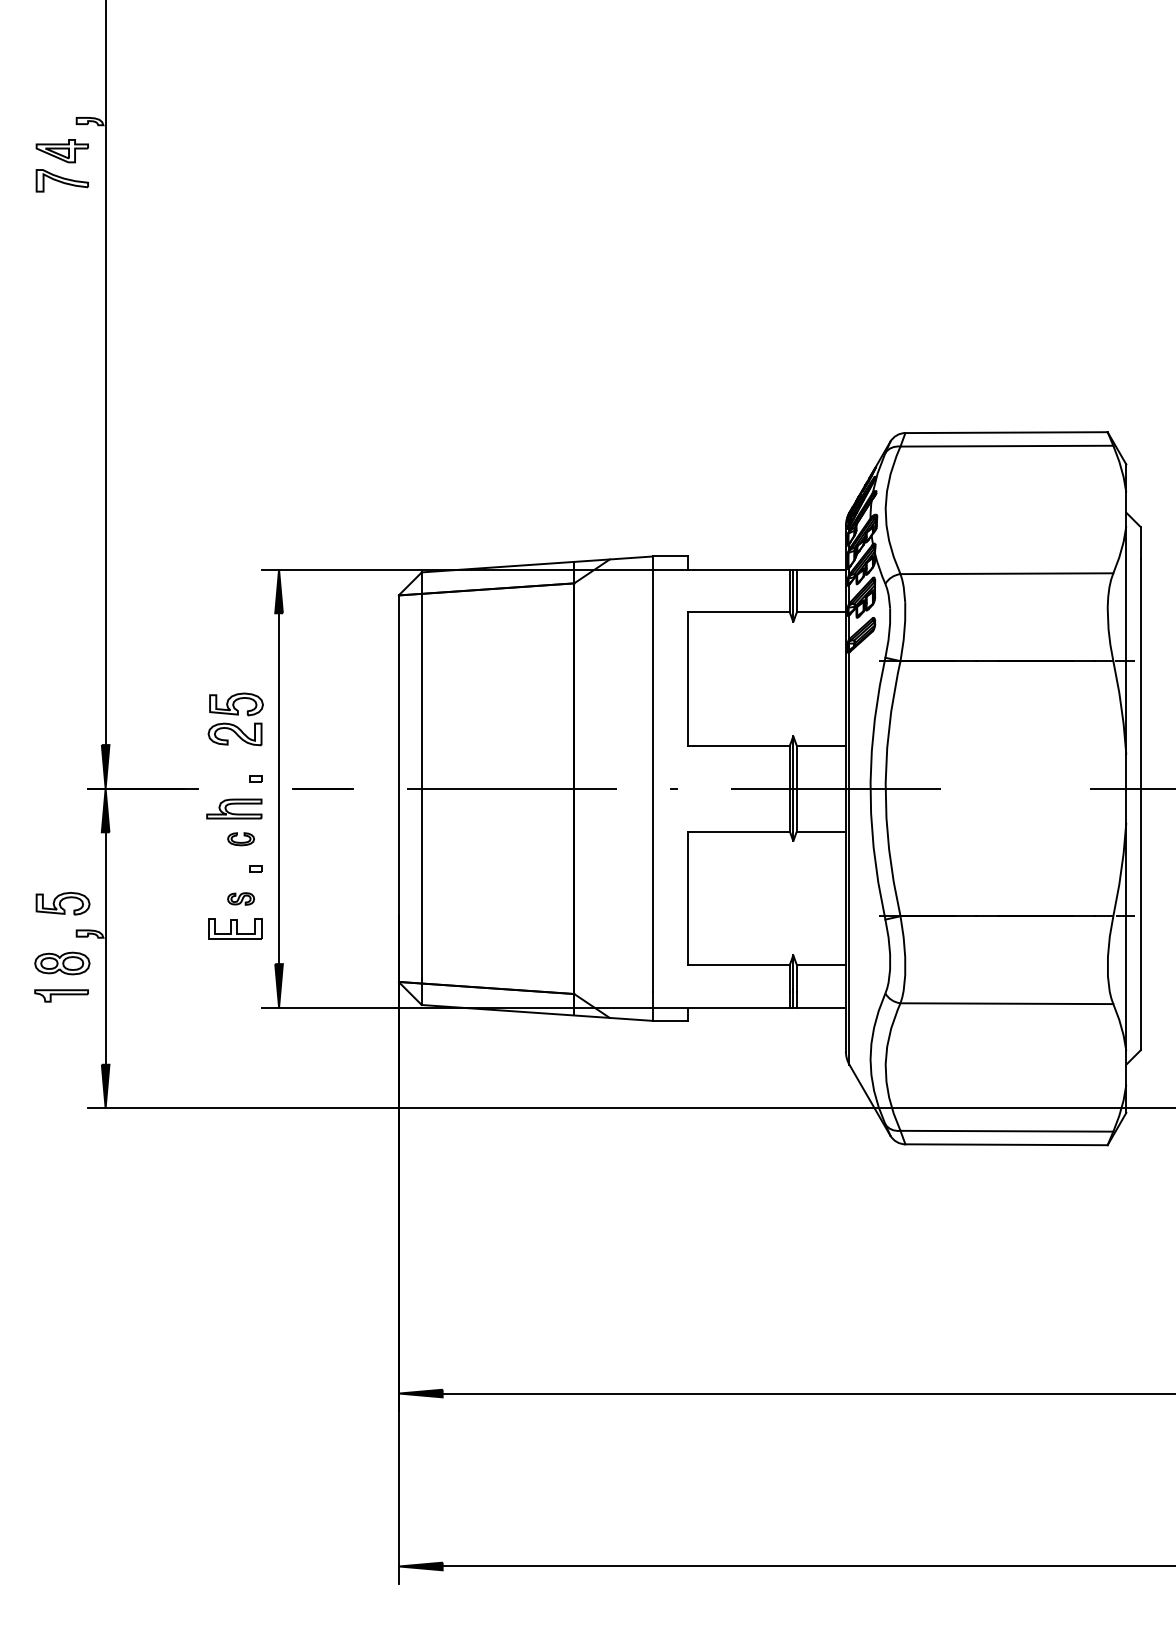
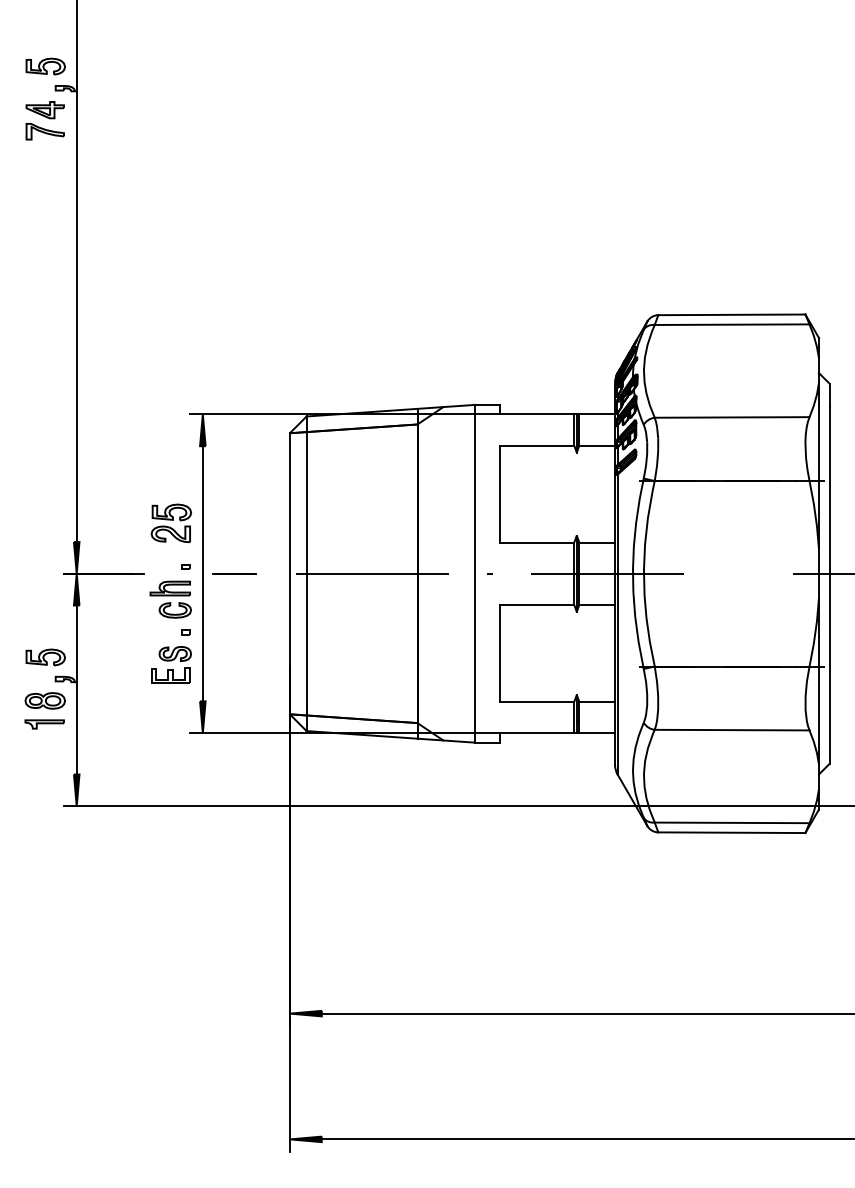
part: (62, 90) -> (45, 66), added
part: (240, 839) -> (174, 610), size x1.67
part: (240, 898) -> (174, 653), size x1.67

